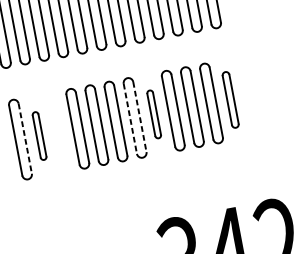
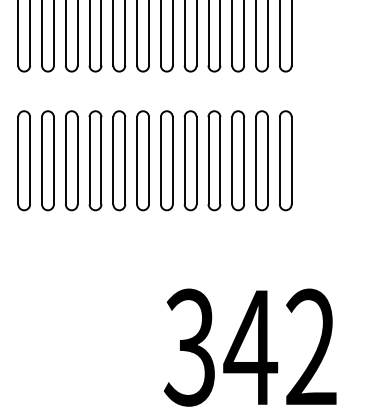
part: (230, 99) -> (285, 160), size x1.43
part: (154, 114) -> (190, 160), size x1.67
line: (139, 116) -> (172, 160), dashed -> solid
line: (129, 118) -> (160, 160), dashed -> solid
part: (58, 132) -> (71, 160), added
part: (39, 135) -> (47, 160), size x1.67
line: (25, 138) -> (30, 160), dashed -> solid

